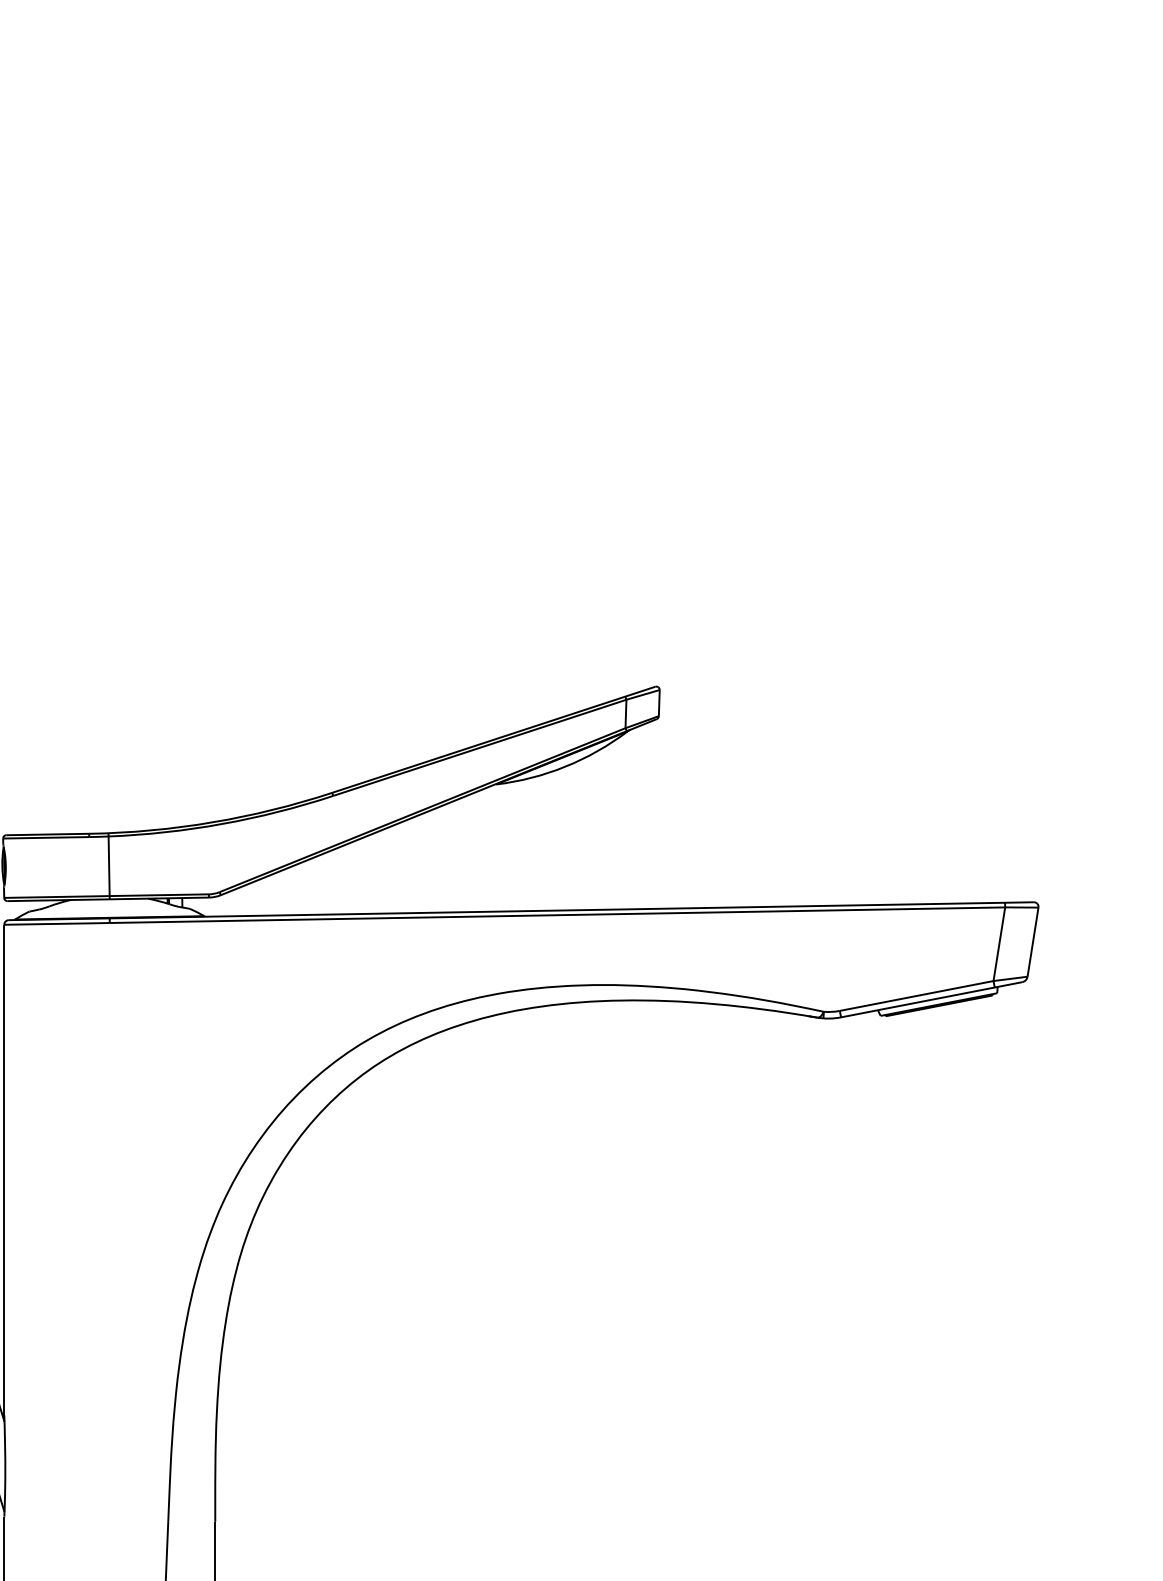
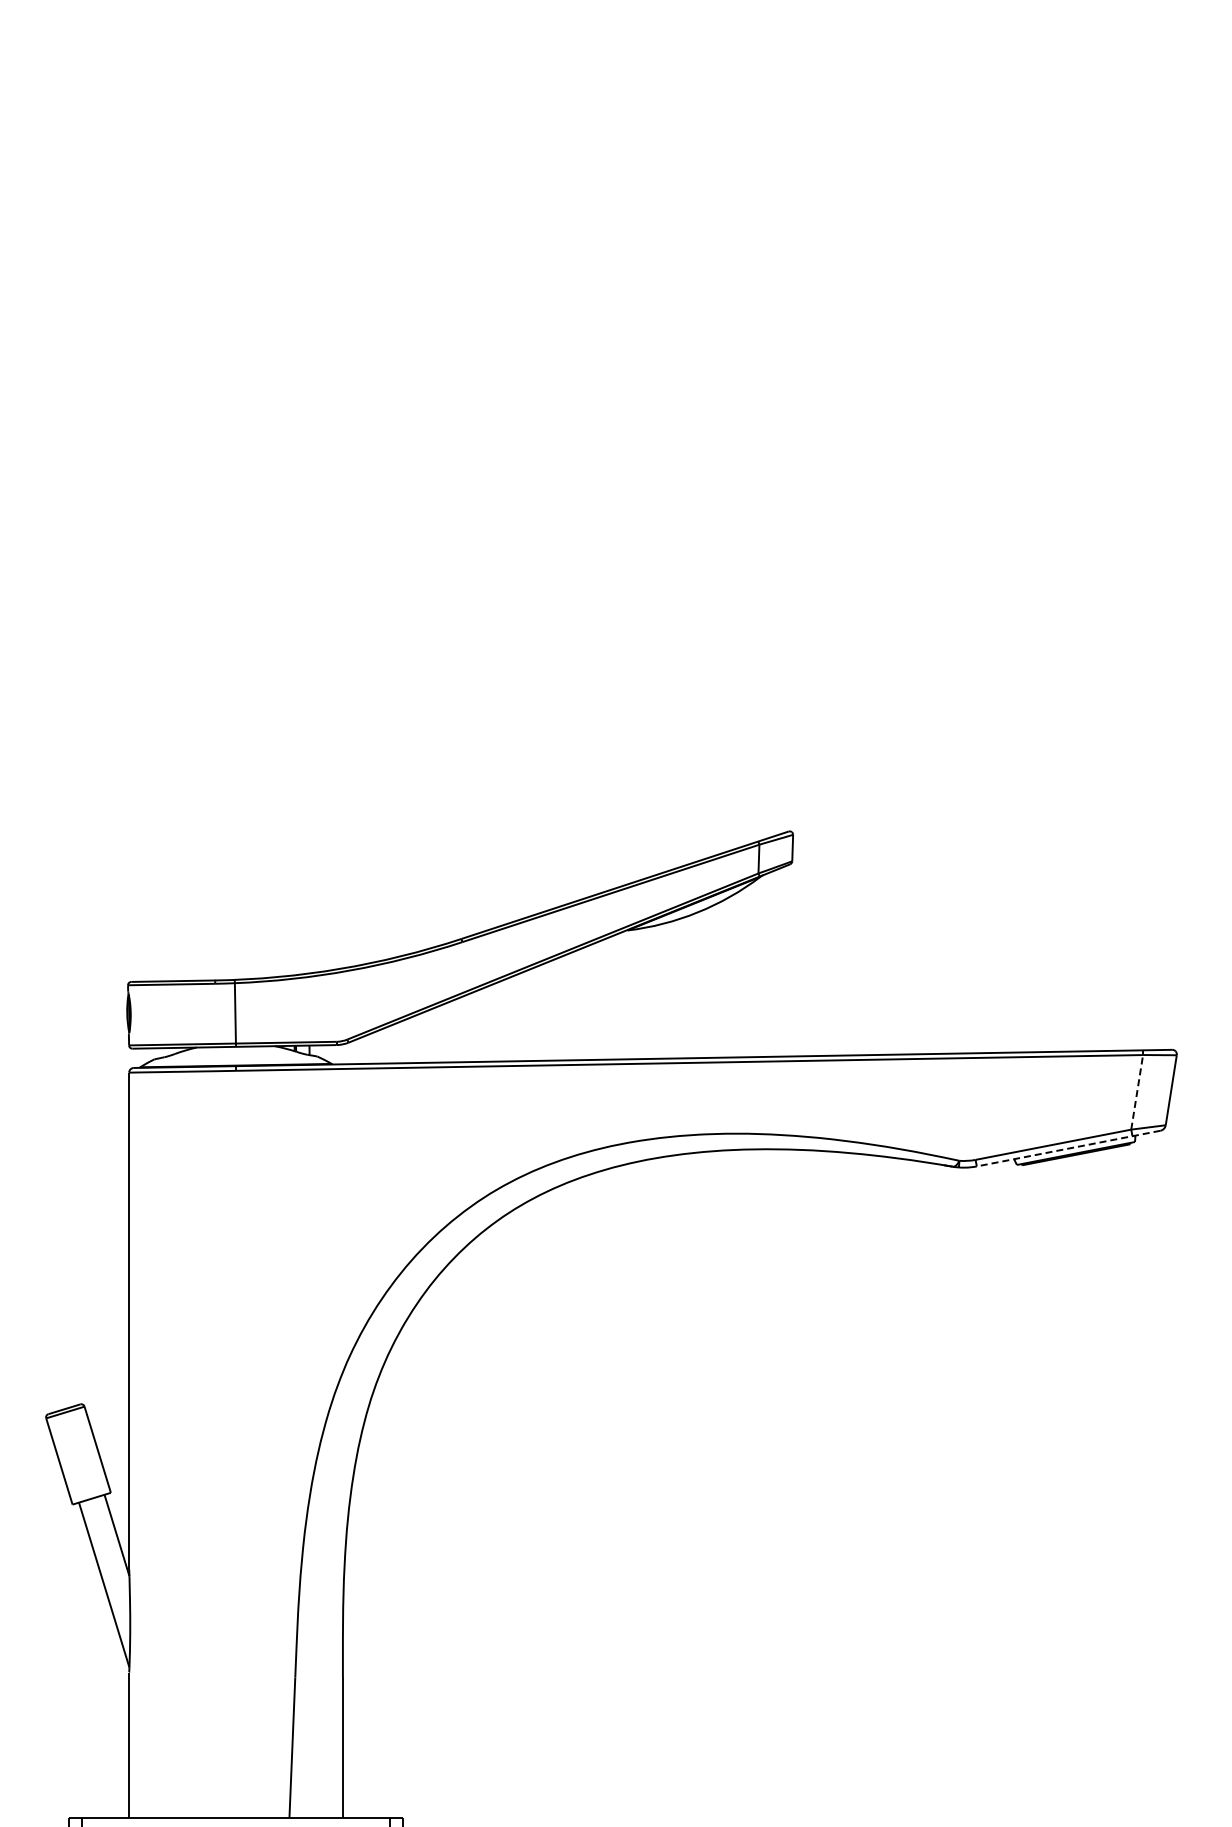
line: (999, 944) -> (1137, 1092), solid -> dashed
line: (931, 999) -> (1068, 1148), solid -> dashed

